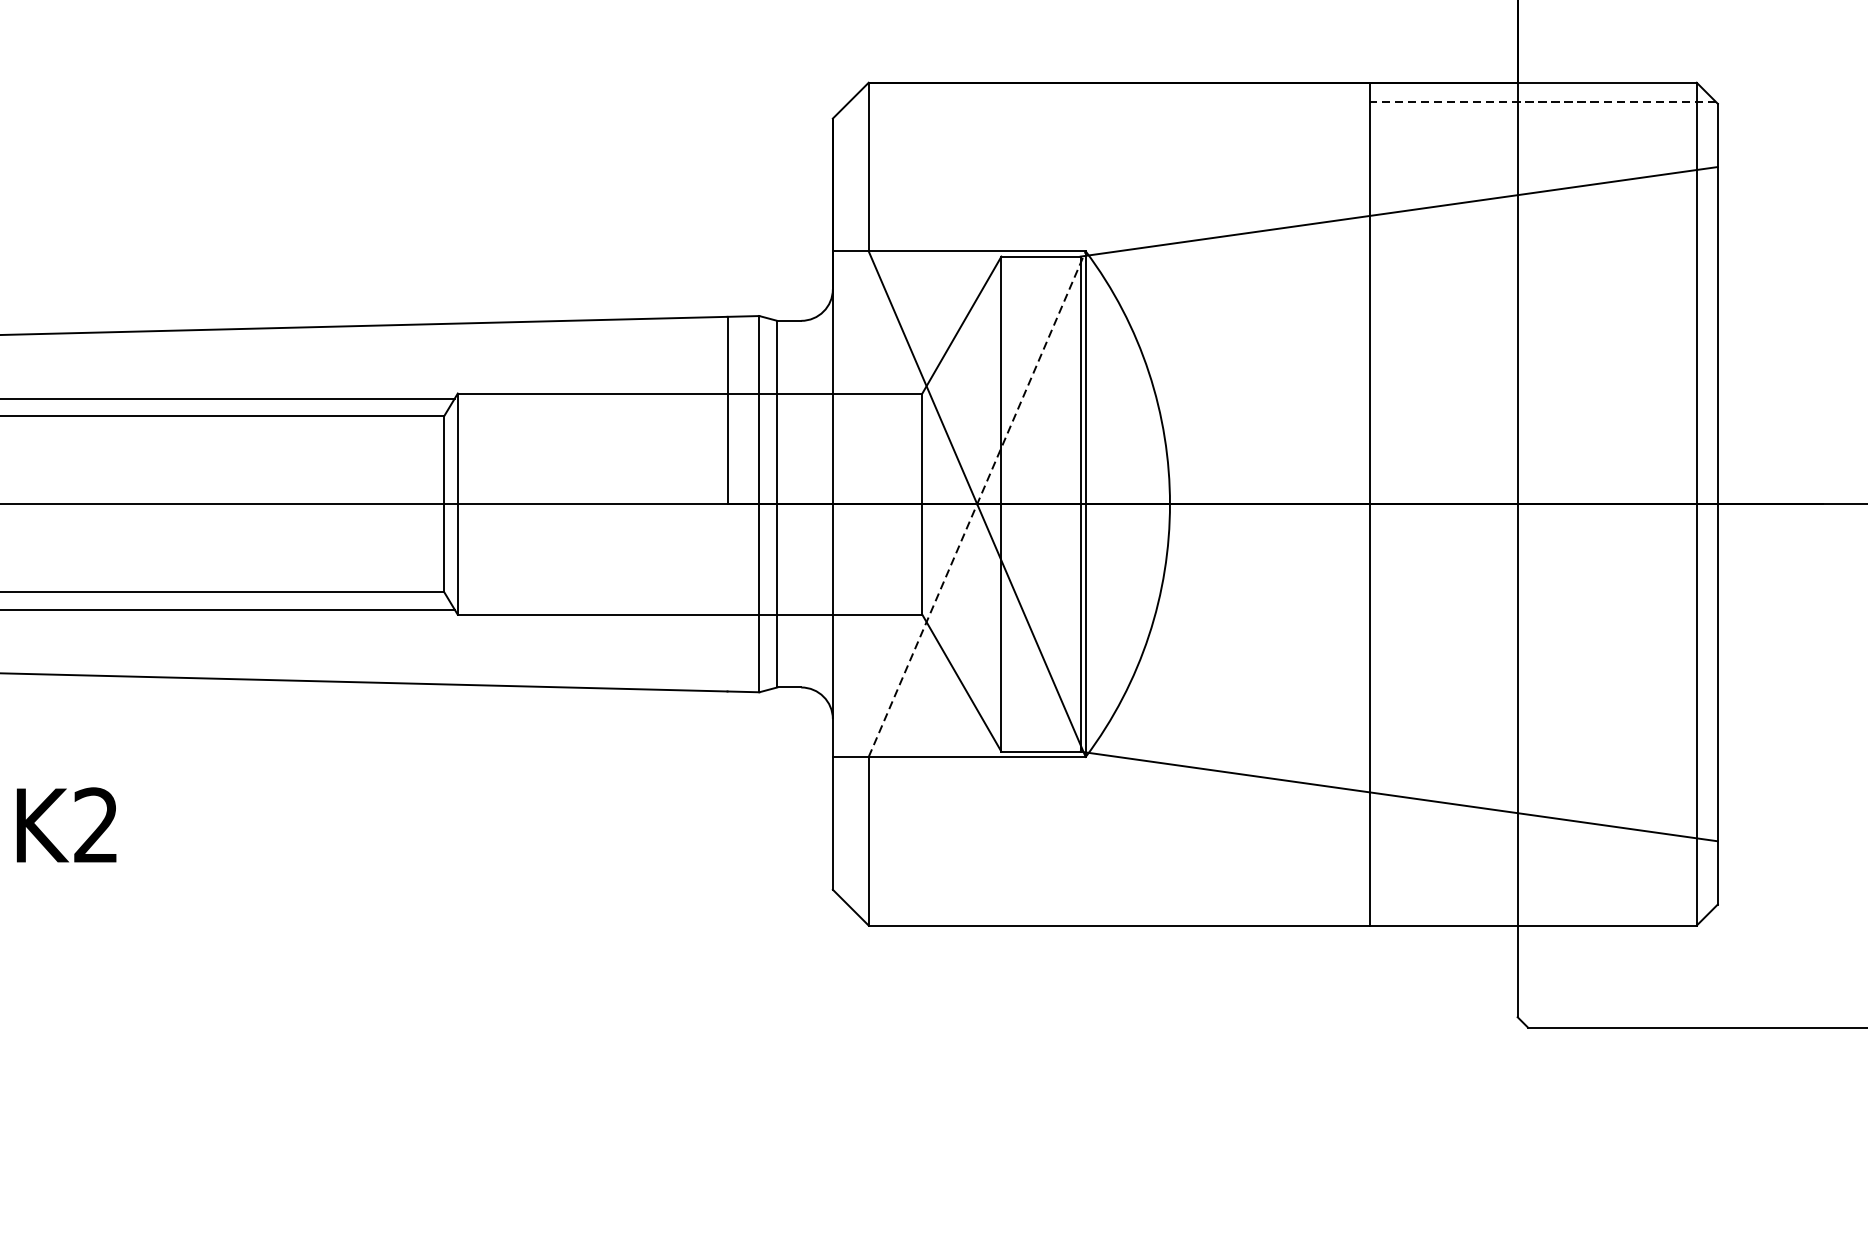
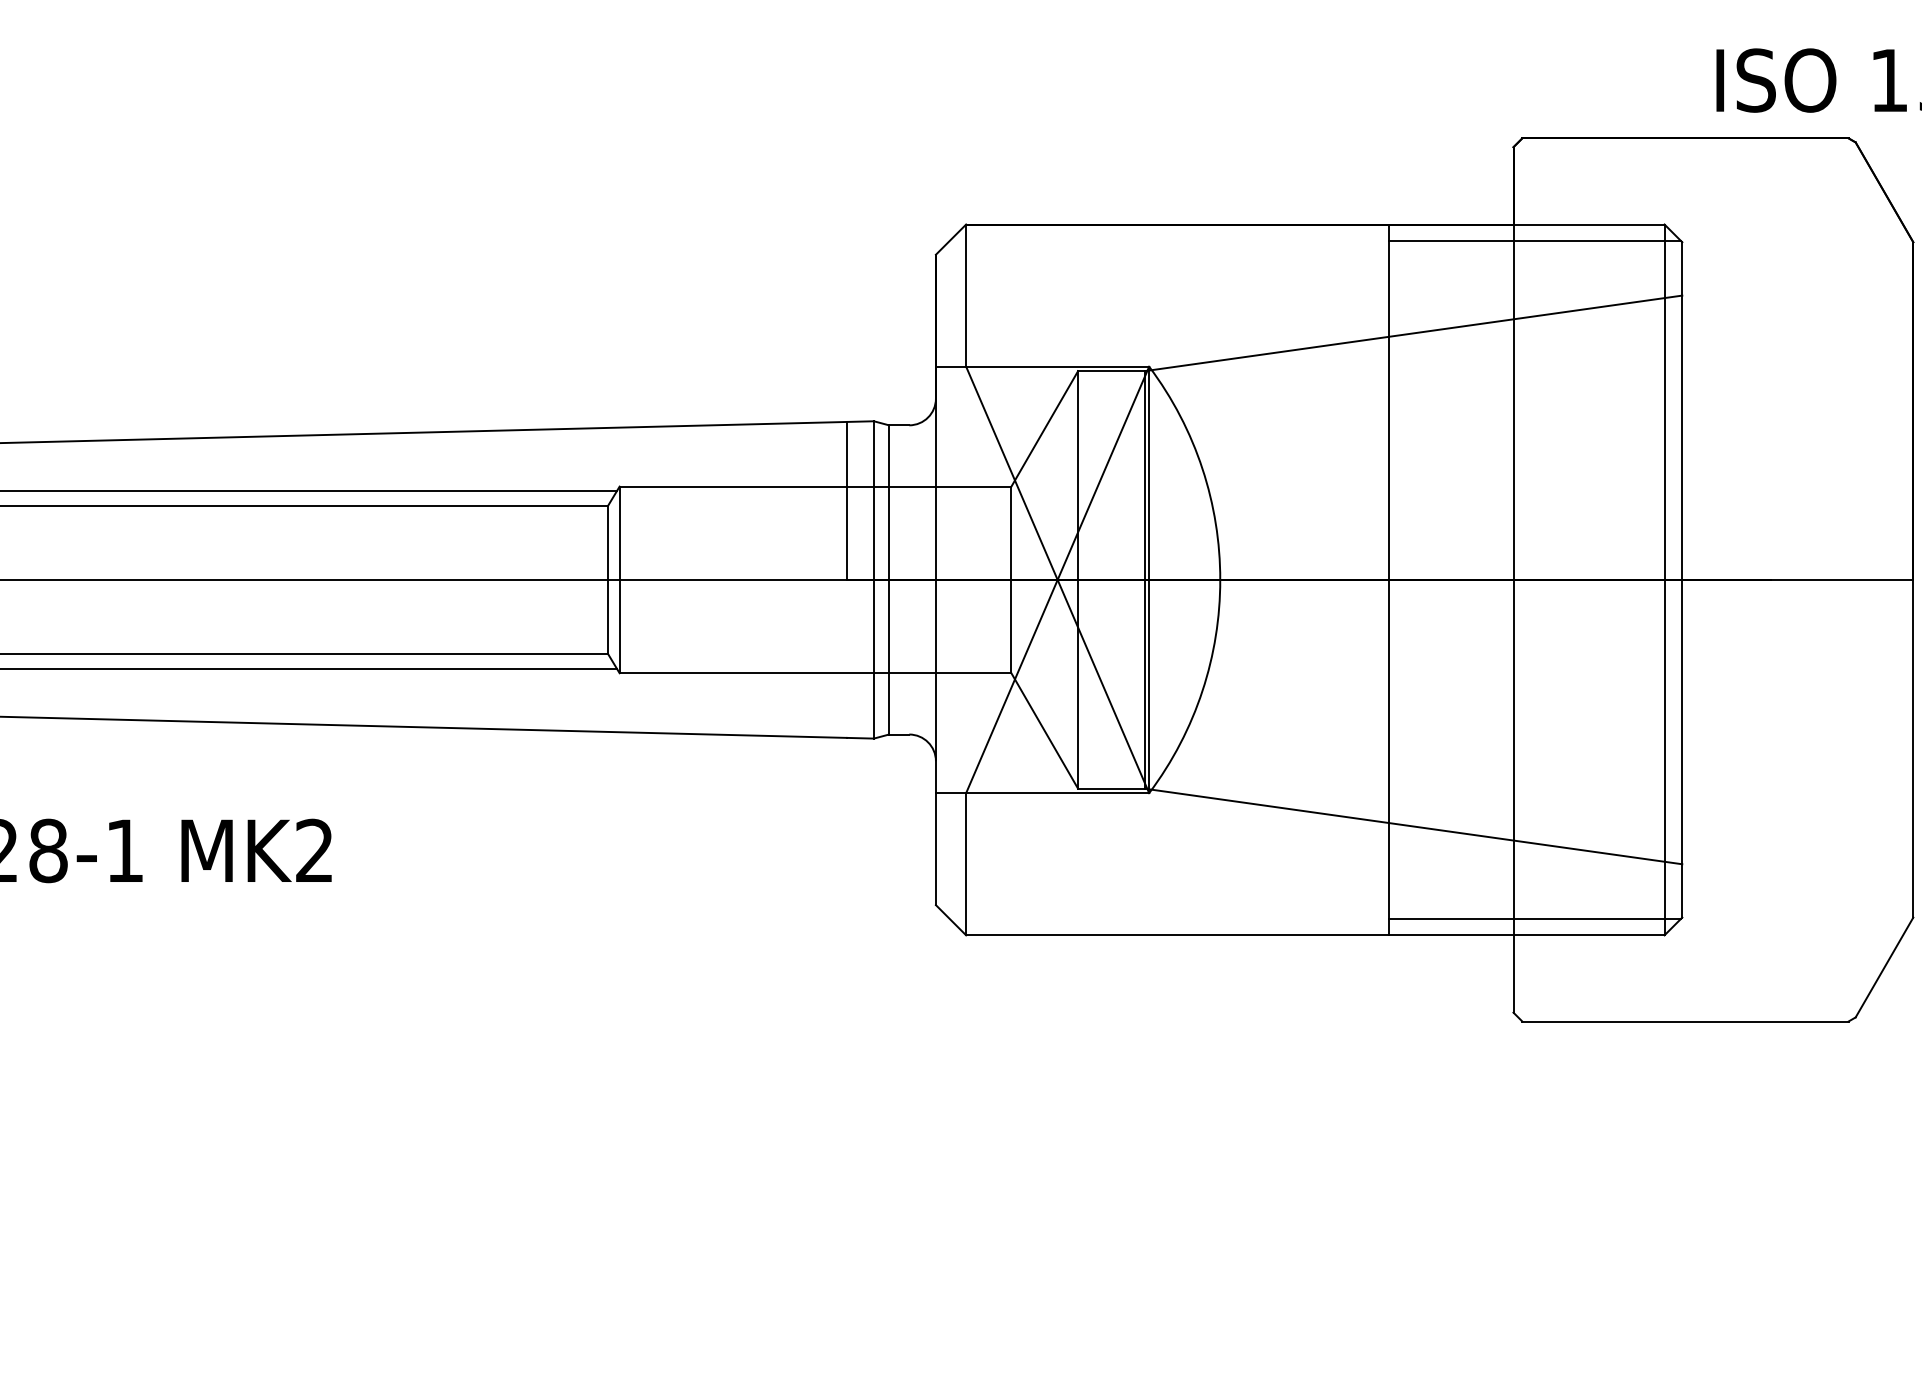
line: (1542, 101) -> (1534, 240), dashed -> solid
line: (977, 503) -> (1057, 579), dashed -> solid
line: (1542, 906) -> (1534, 919), added

